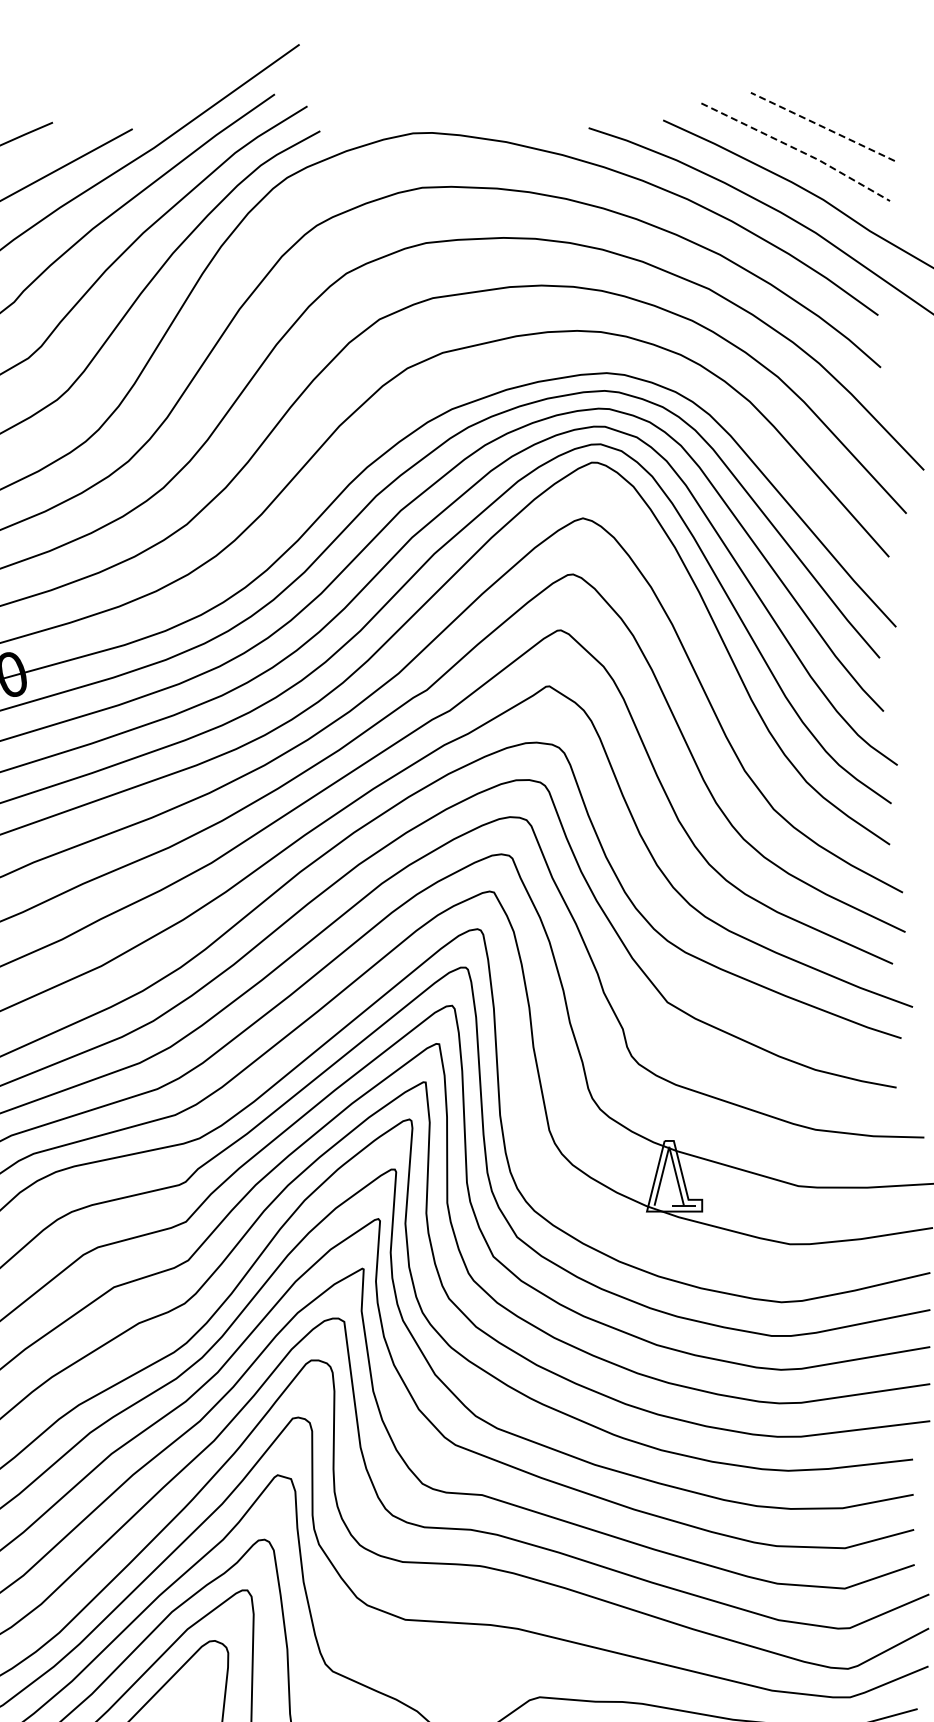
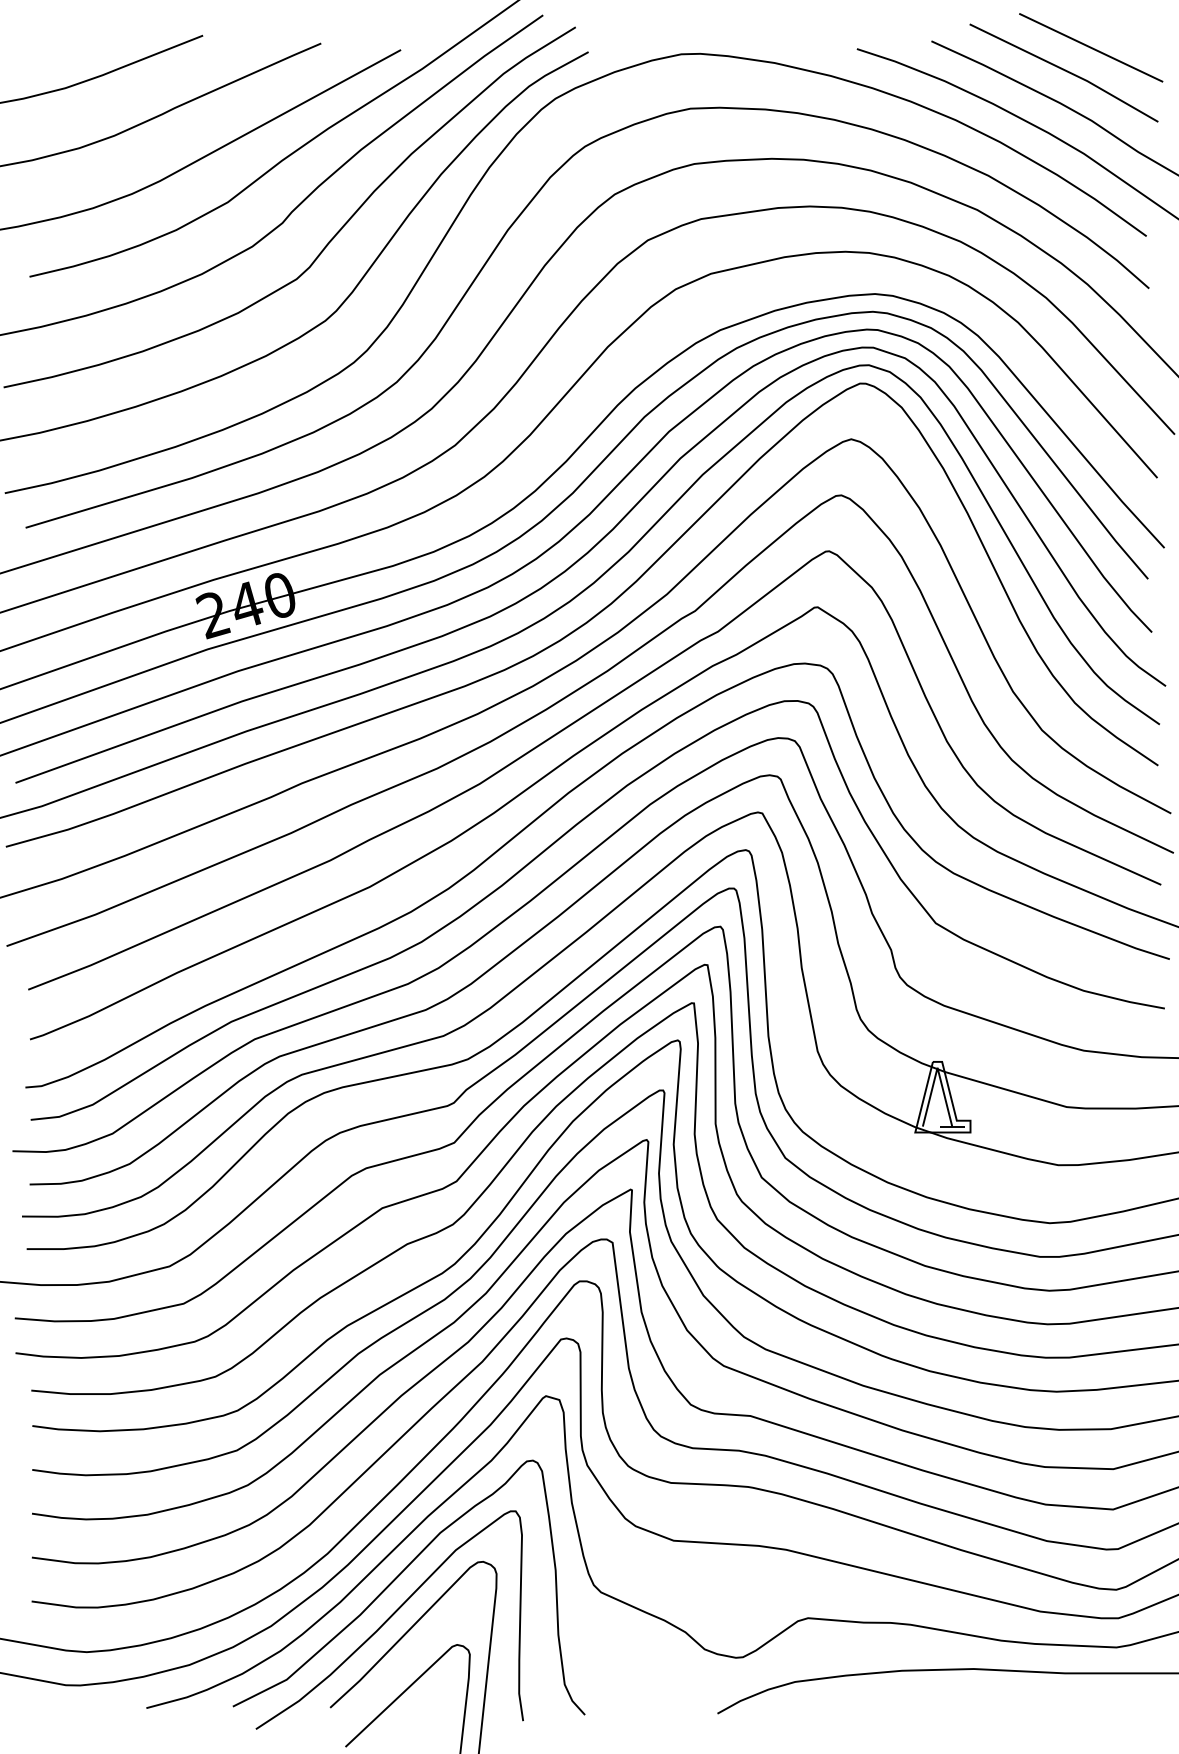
line: (823, 126) -> (1091, 47), dashed -> solid
line: (797, 149) -> (1065, 70), dashed -> solid

